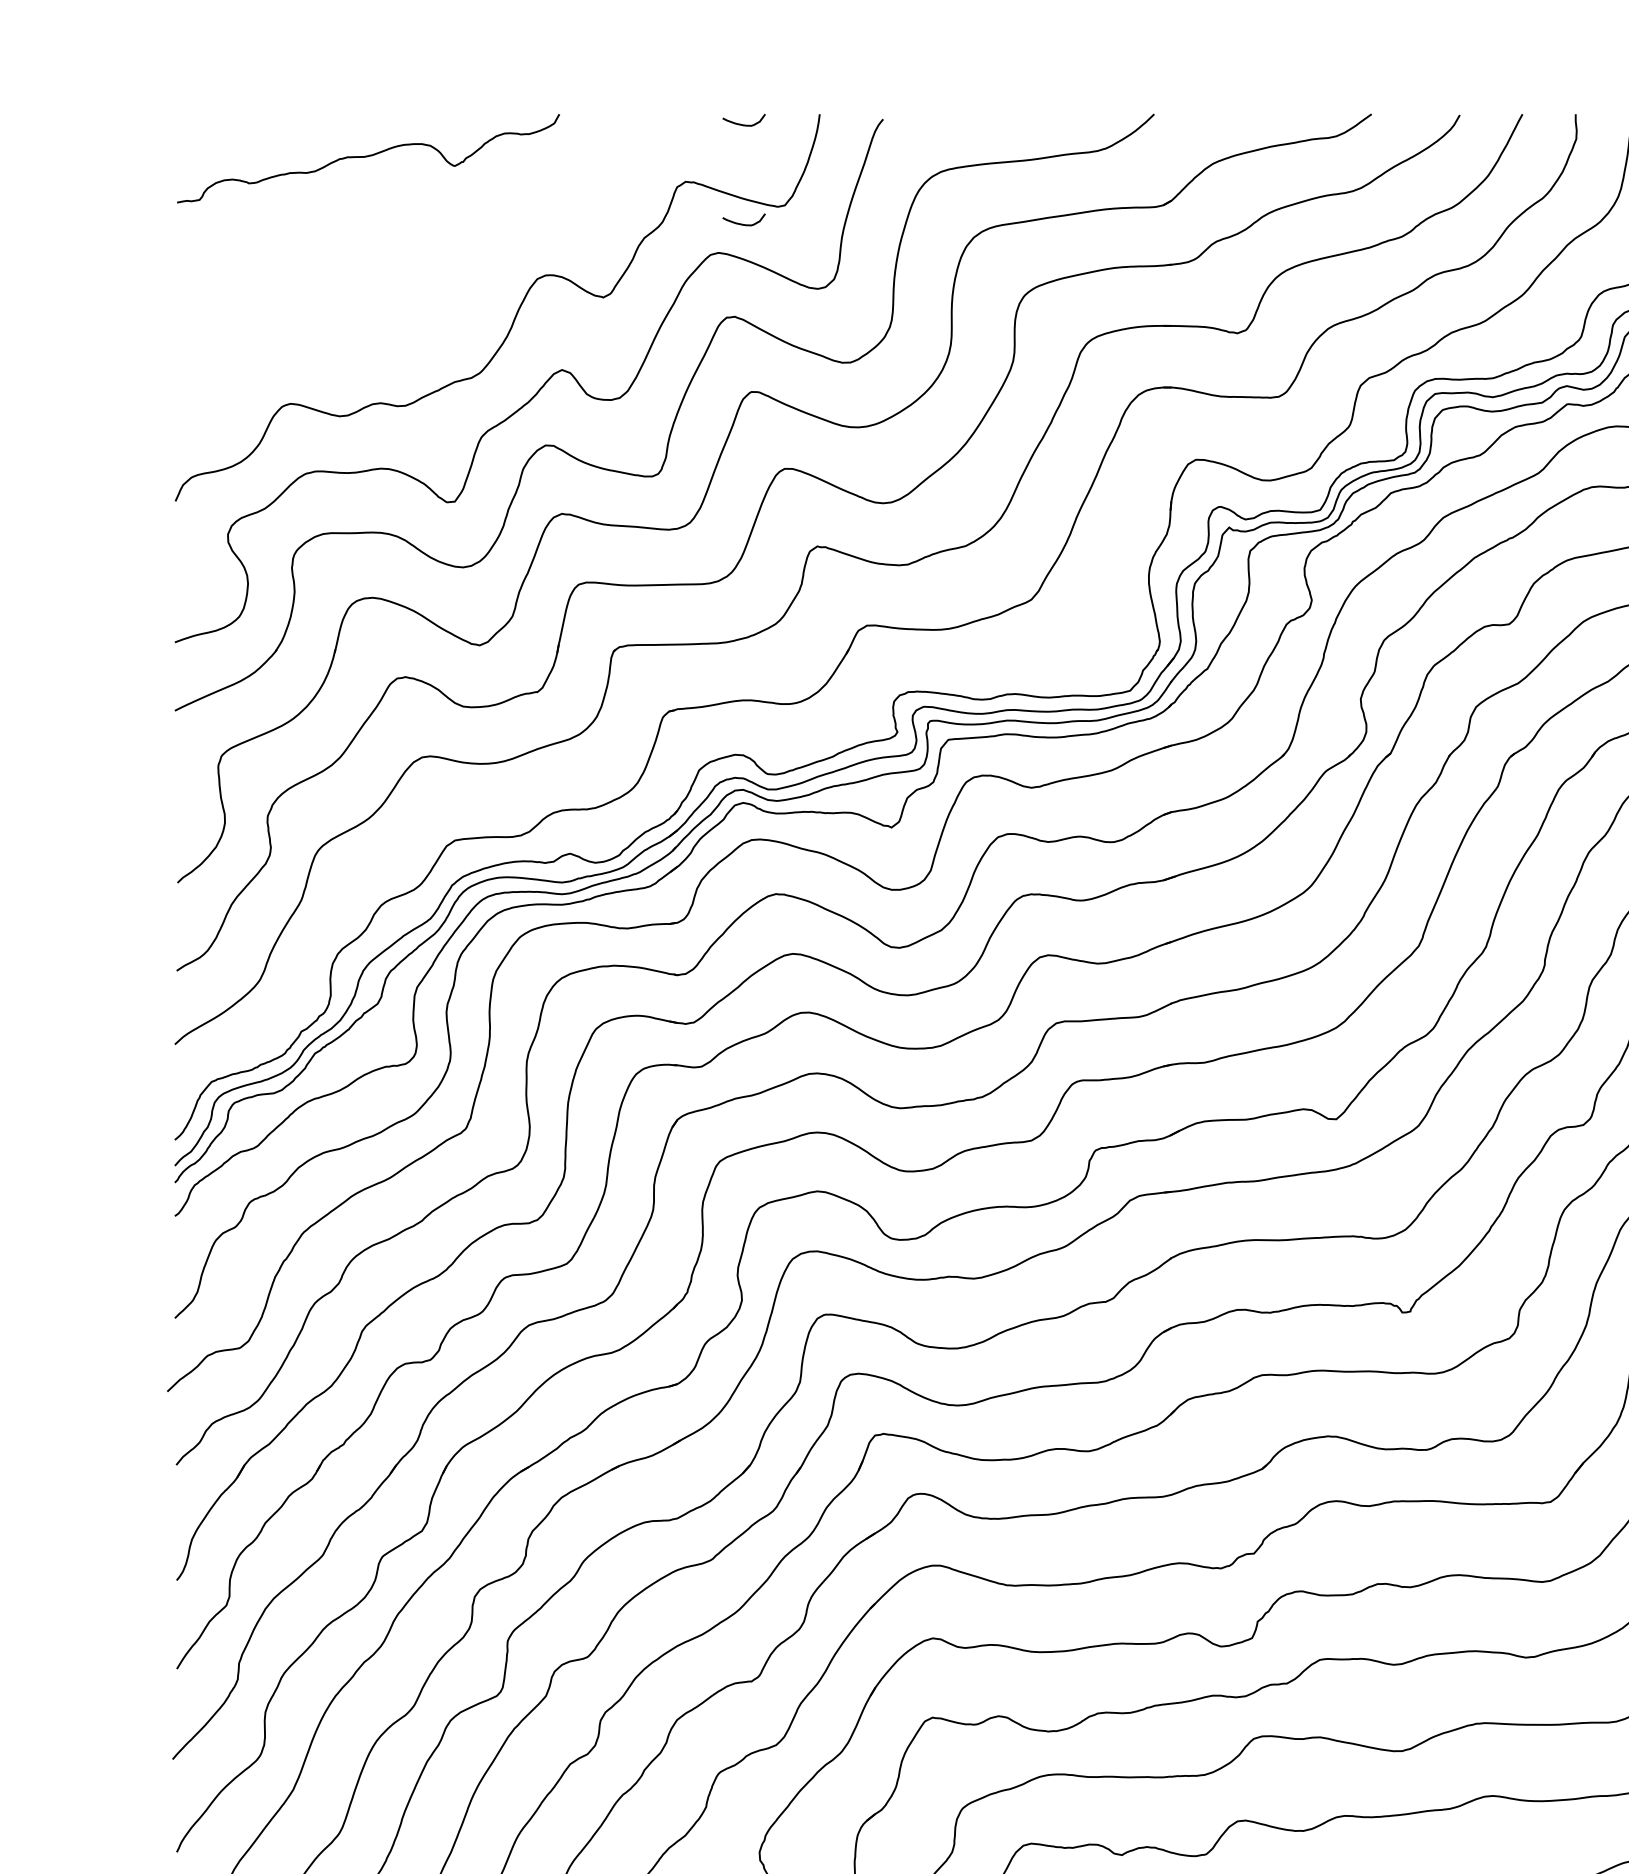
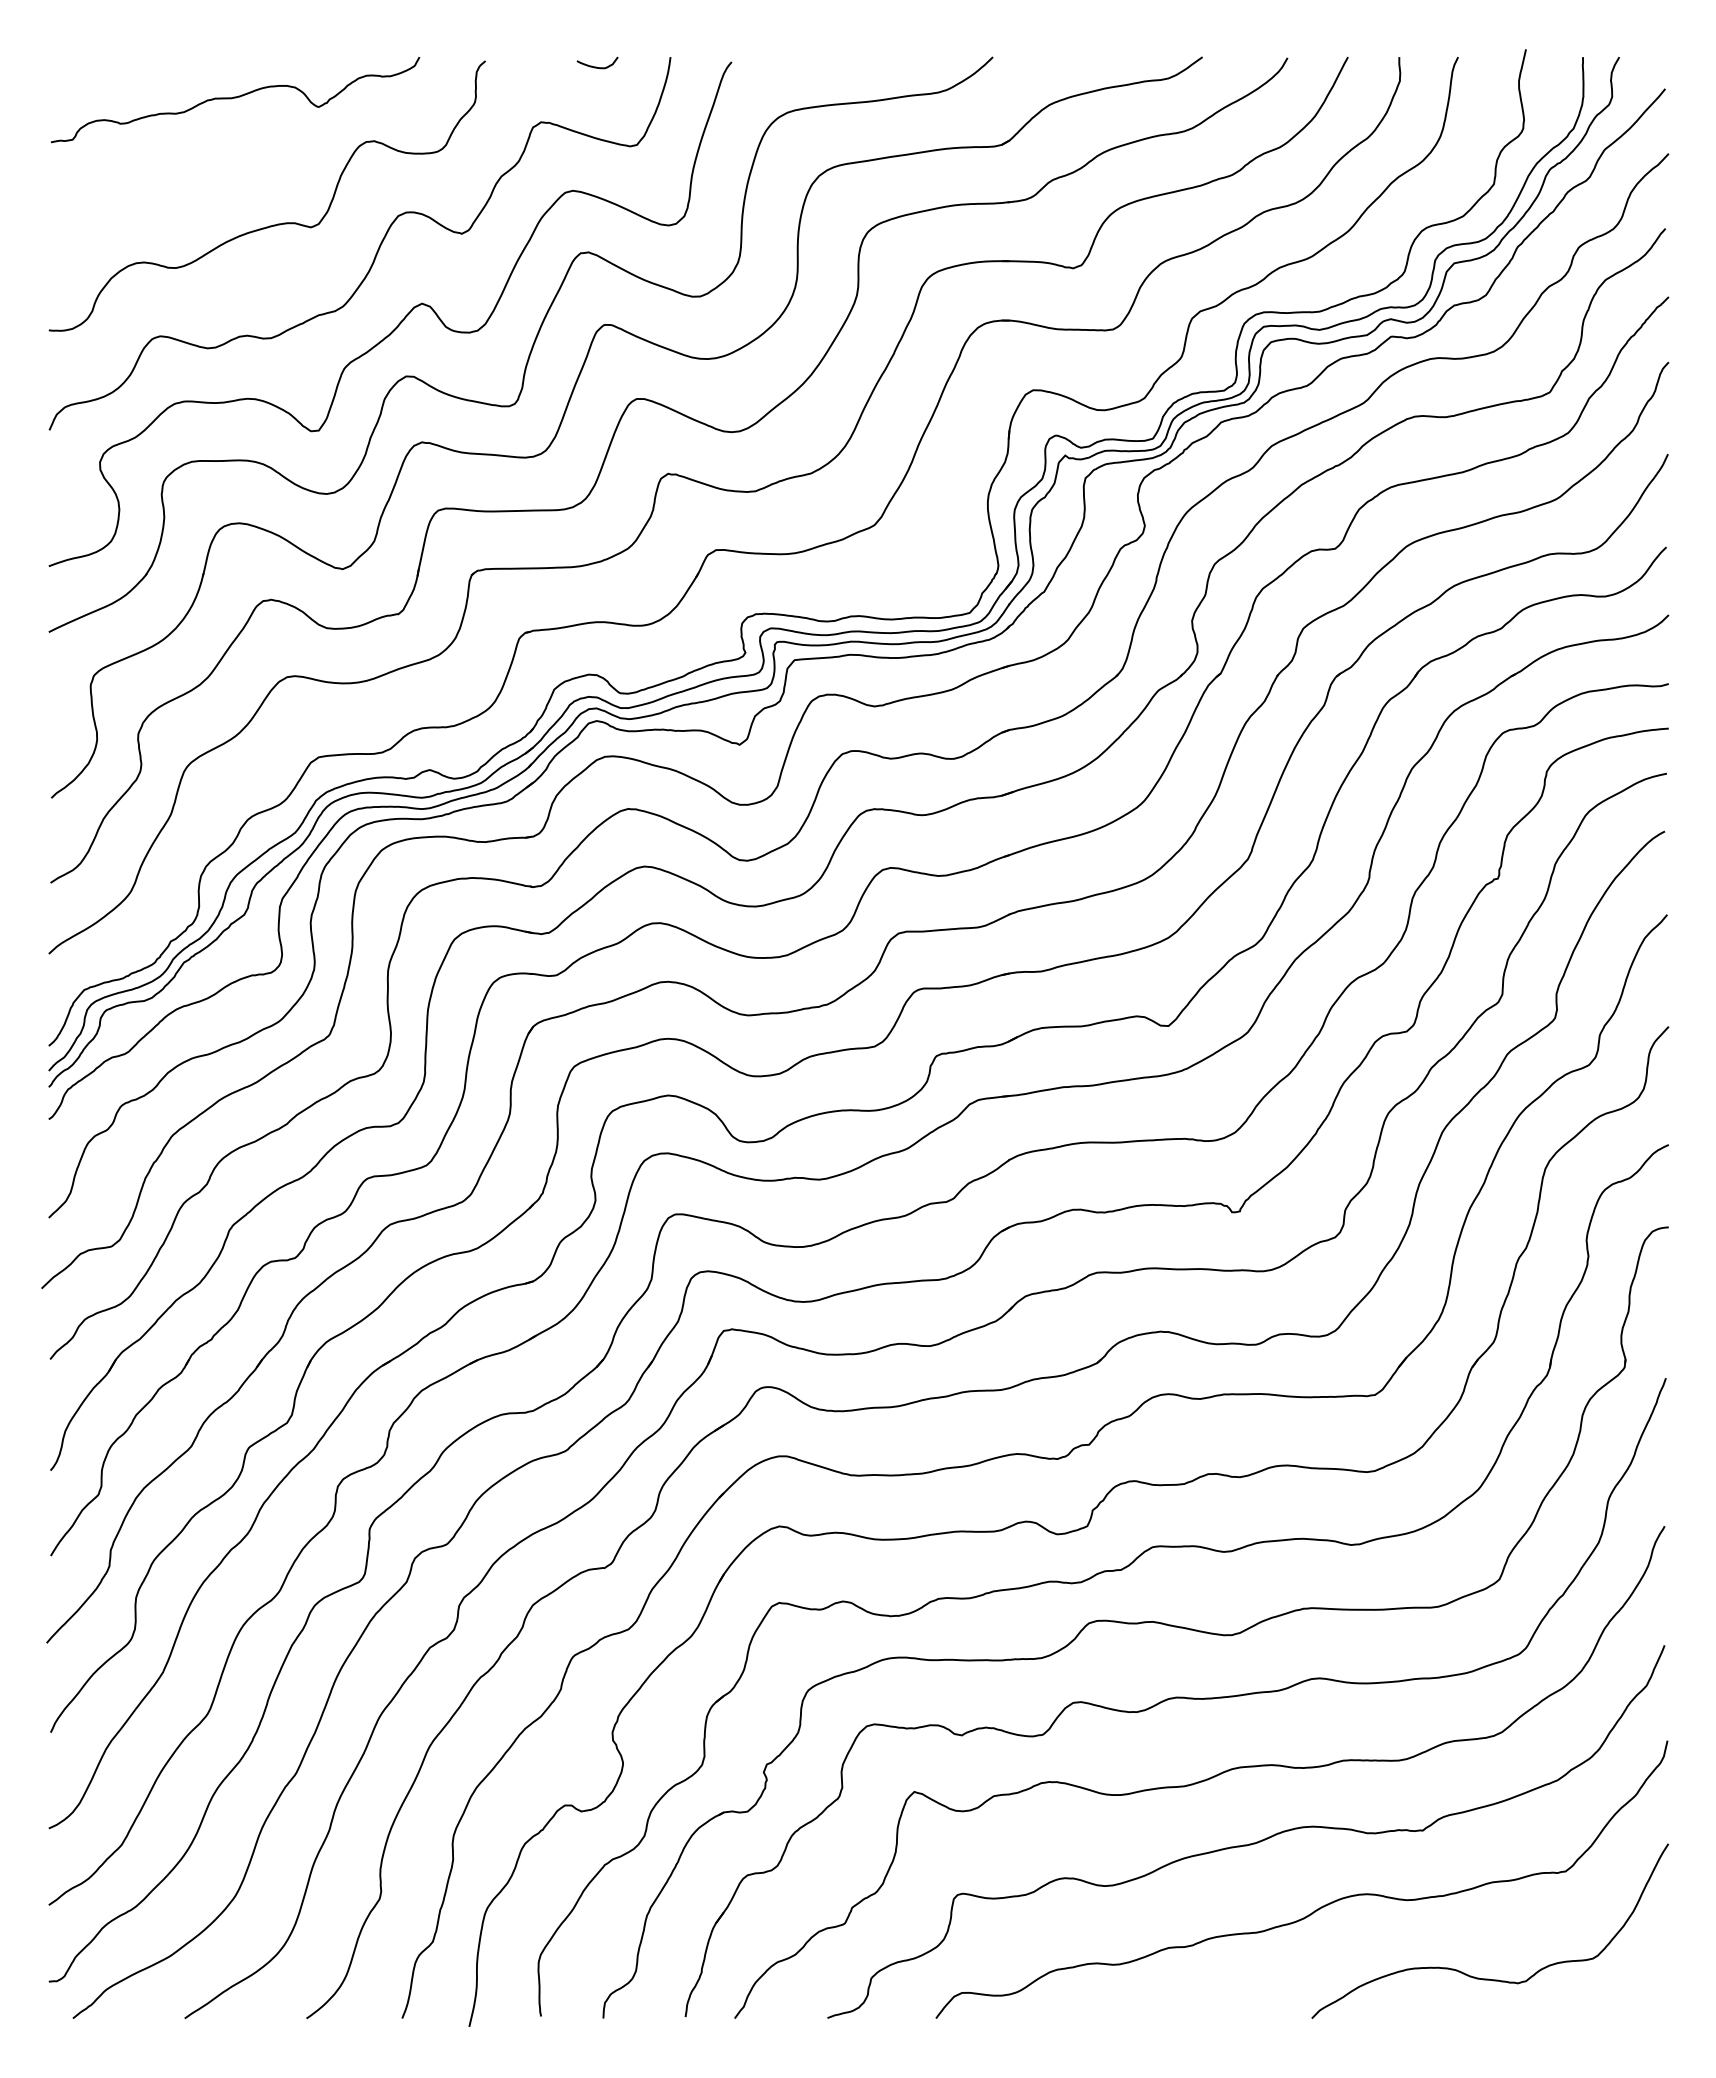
curve: (742, 223) -> (596, 162), removed
curve: (407, 287) -> (273, 224), added

